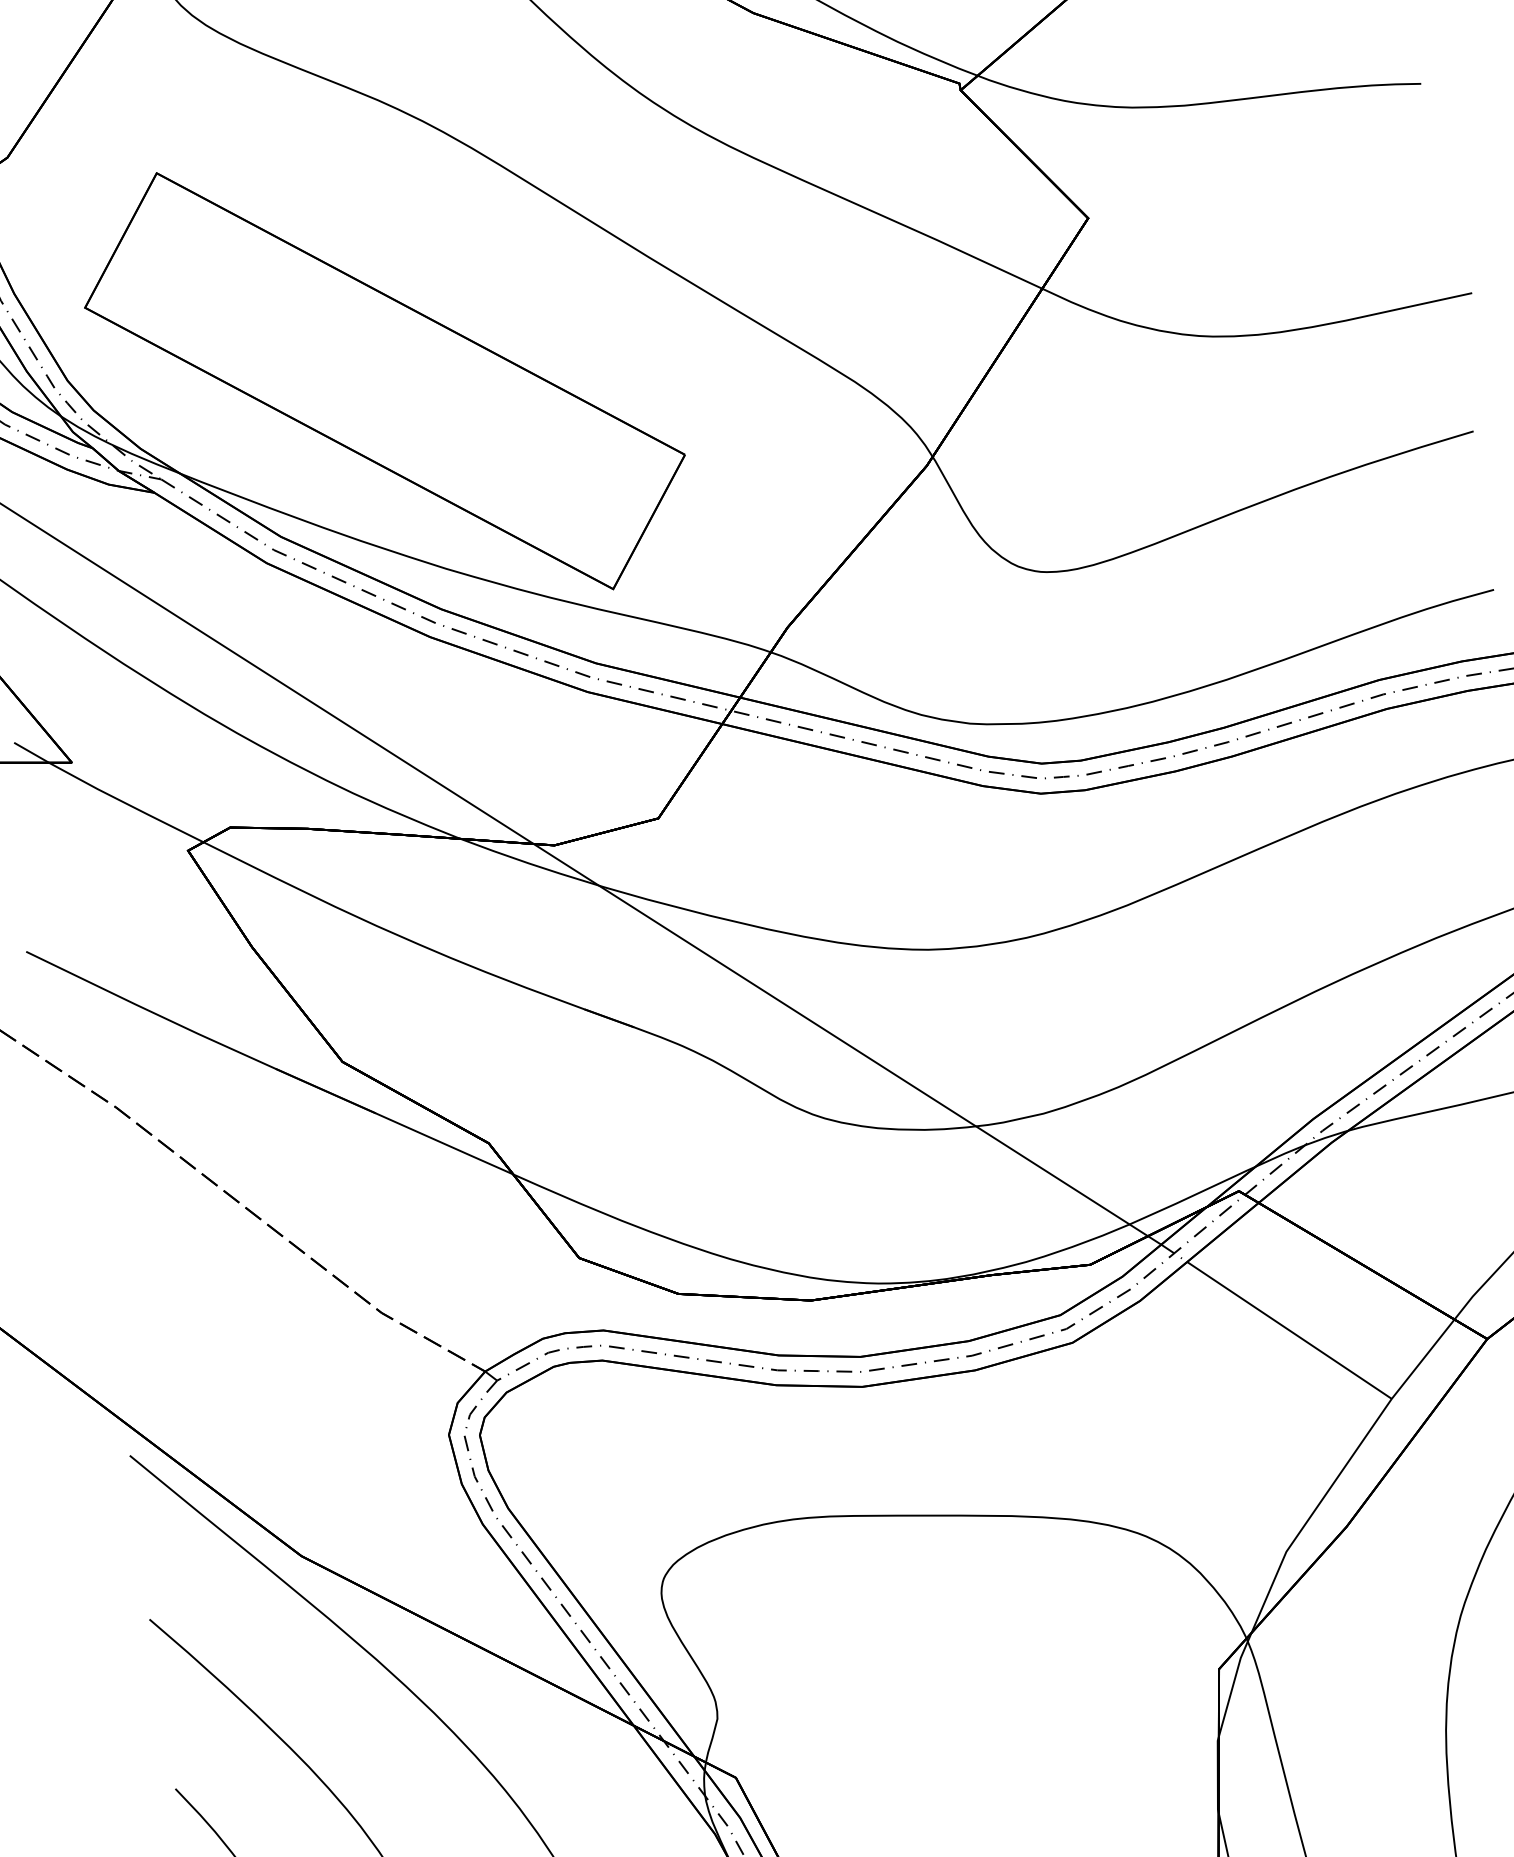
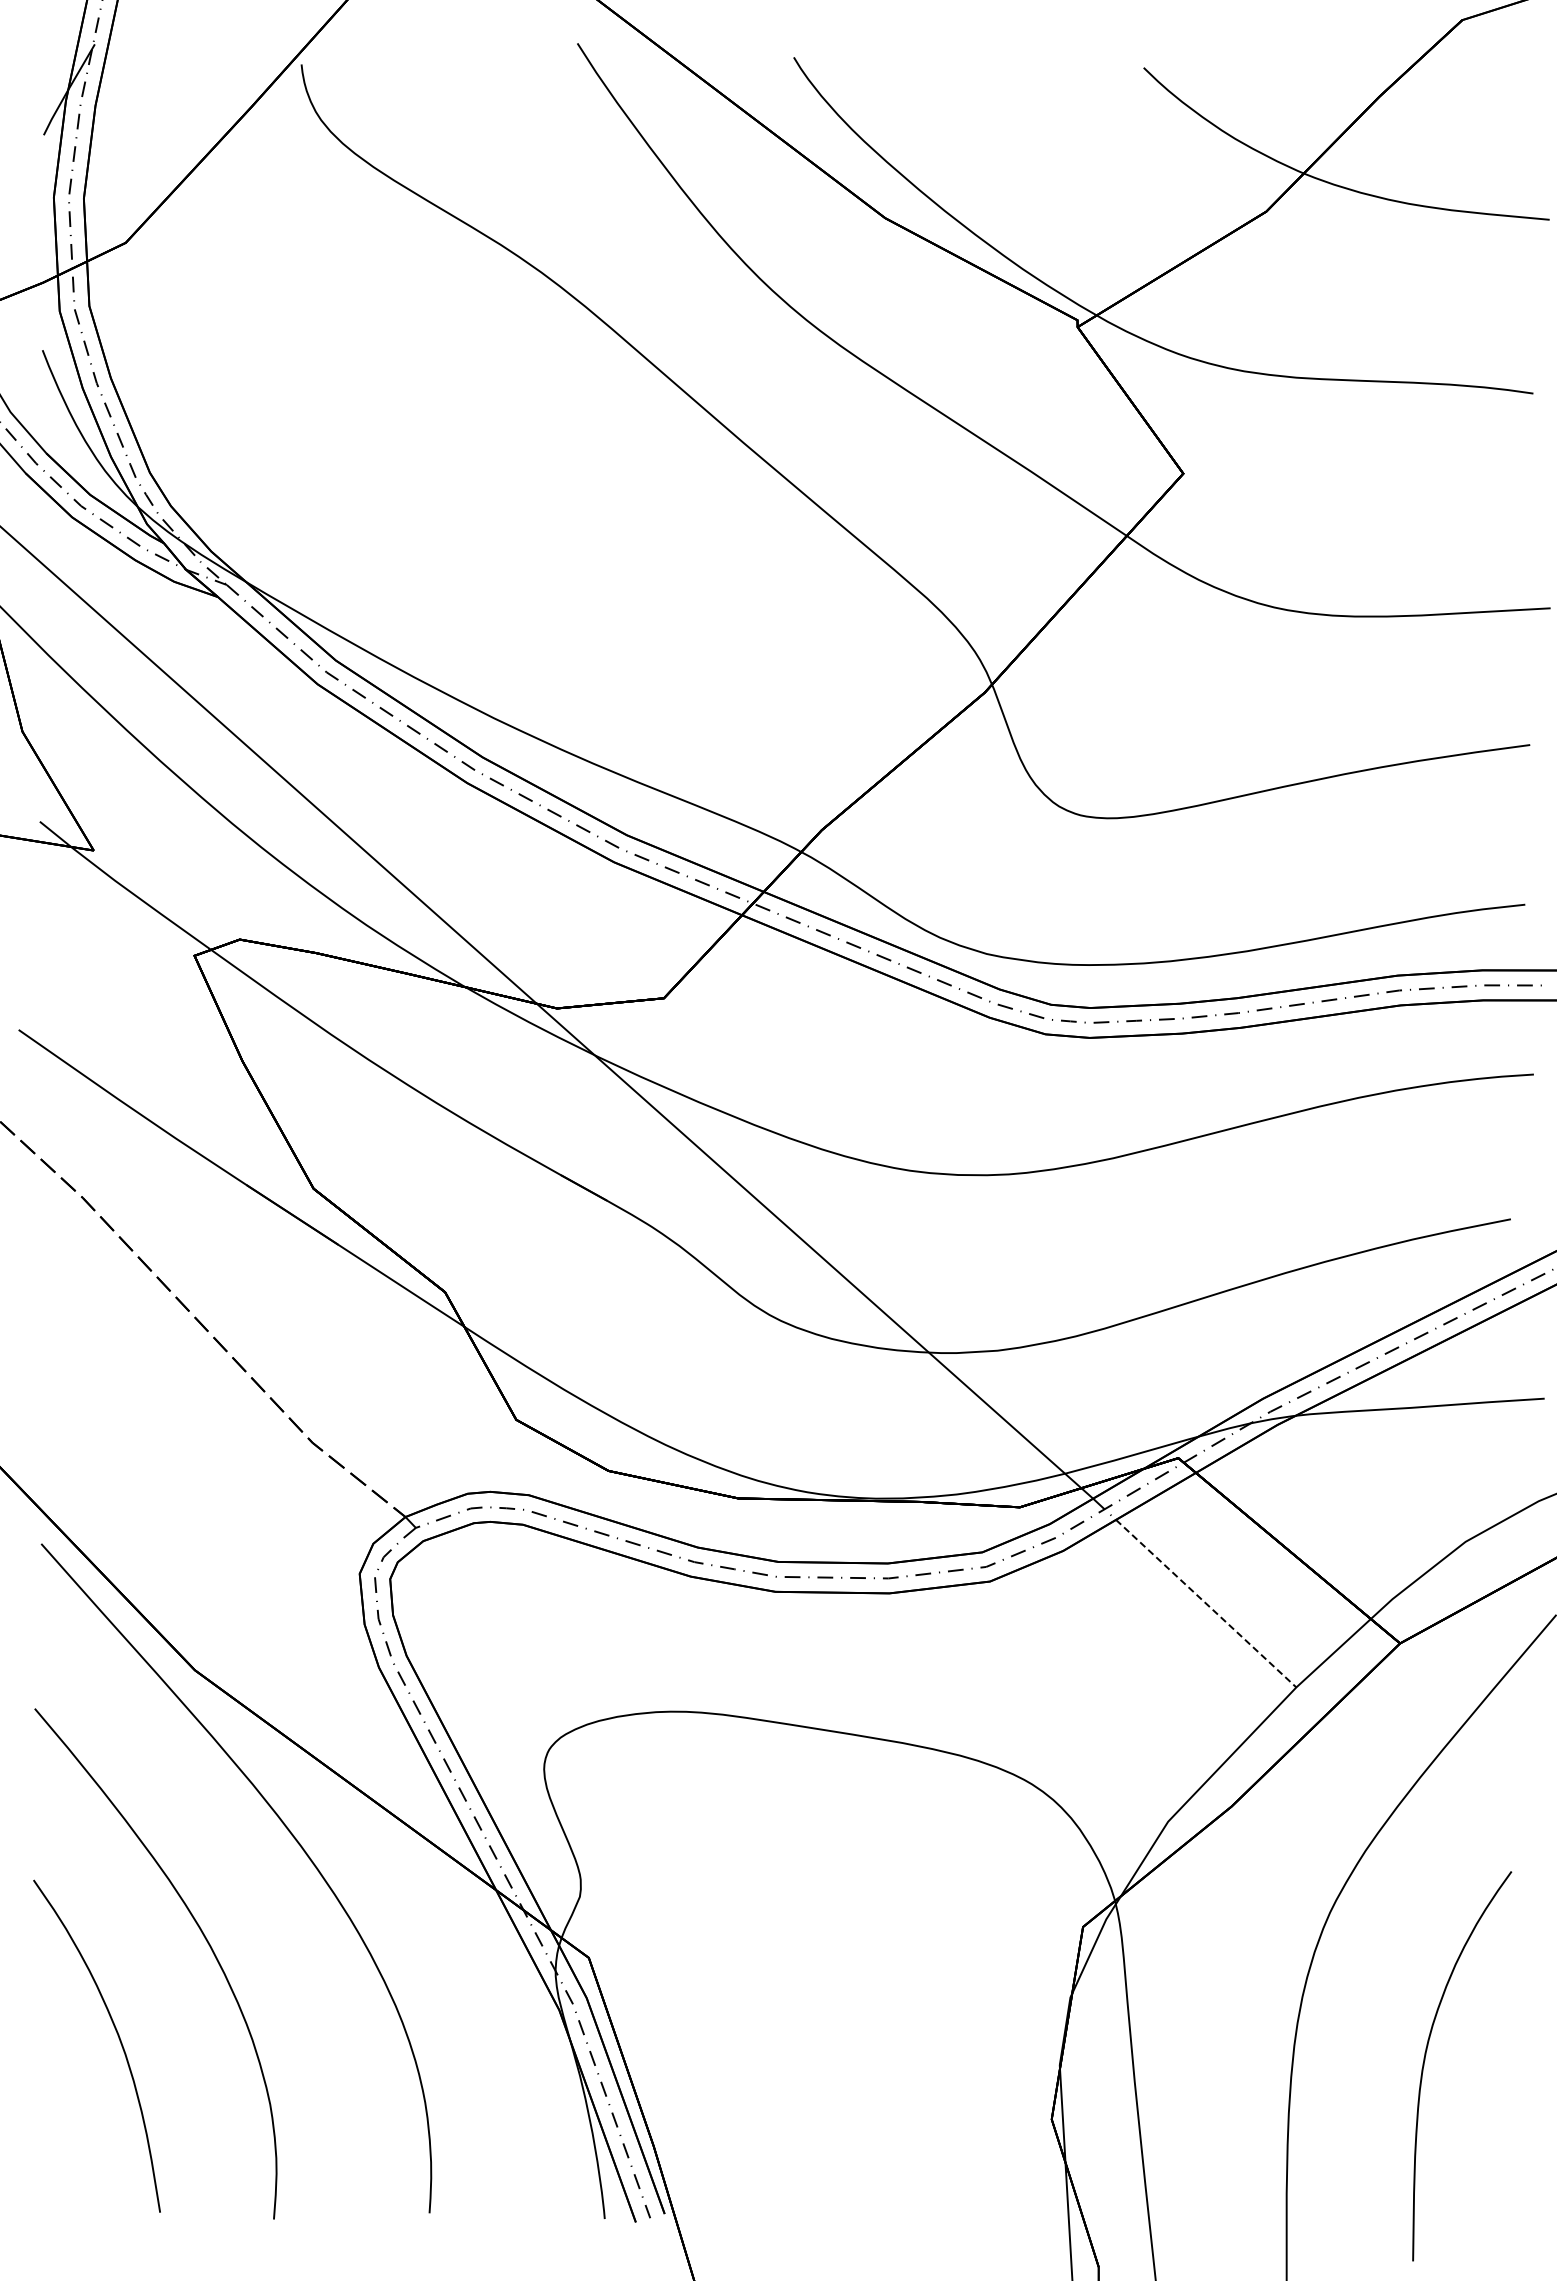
part: (384, 380) -> (462, 522), removed
line: (1289, 1331) -> (1206, 1604), solid -> dashed

